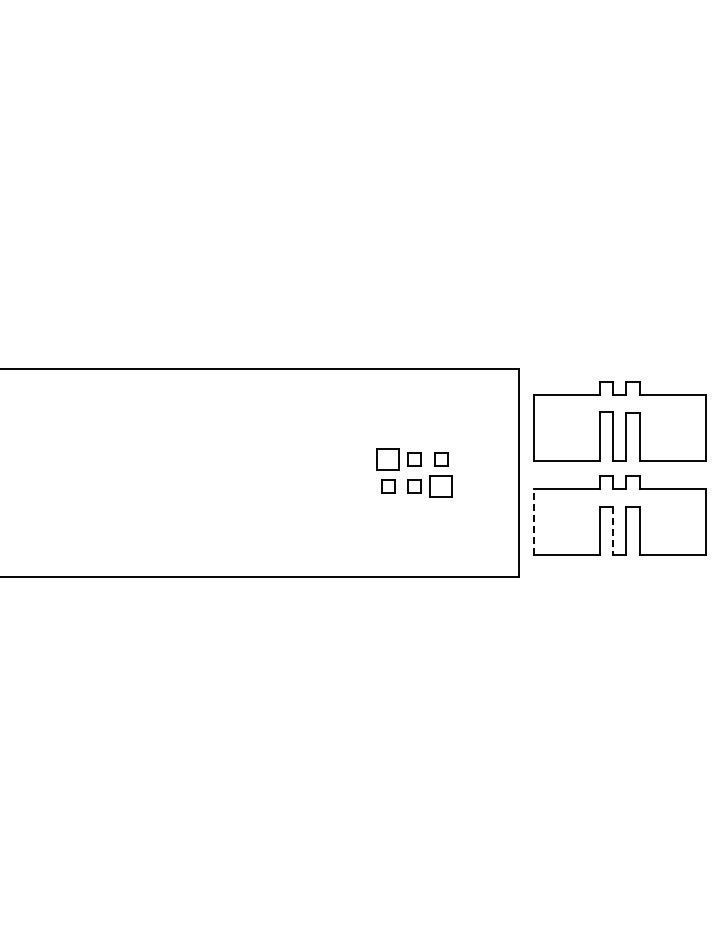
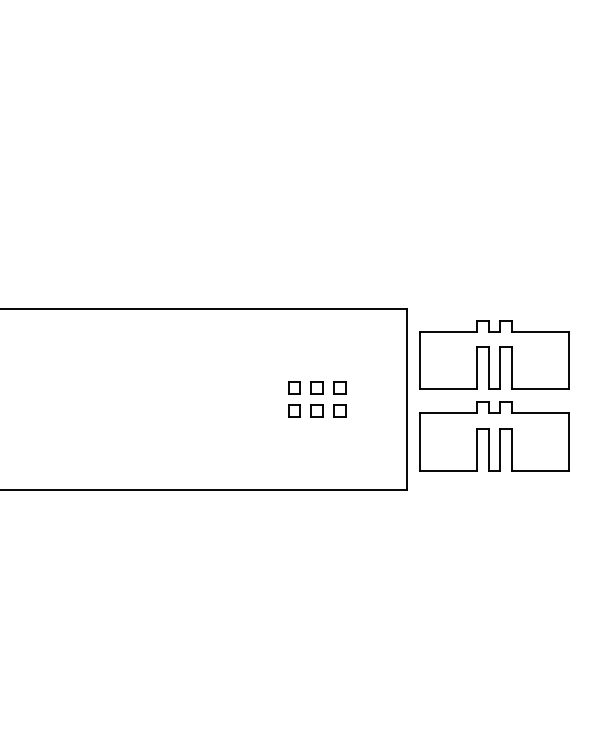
part: (388, 459) -> (294, 387), size x0.62
part: (441, 486) -> (340, 411), size x0.62
line: (533, 521) -> (419, 441), dashed -> solid
line: (613, 531) -> (489, 450), dashed -> solid

